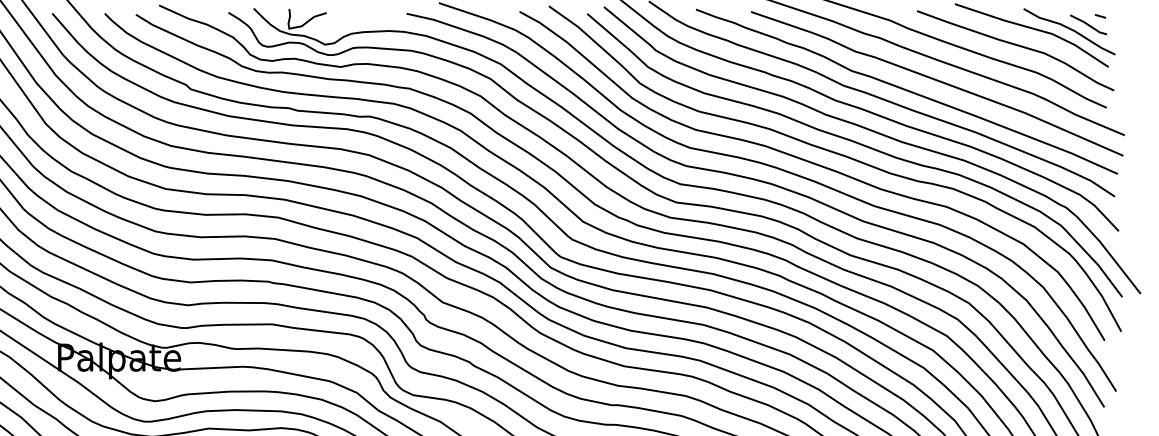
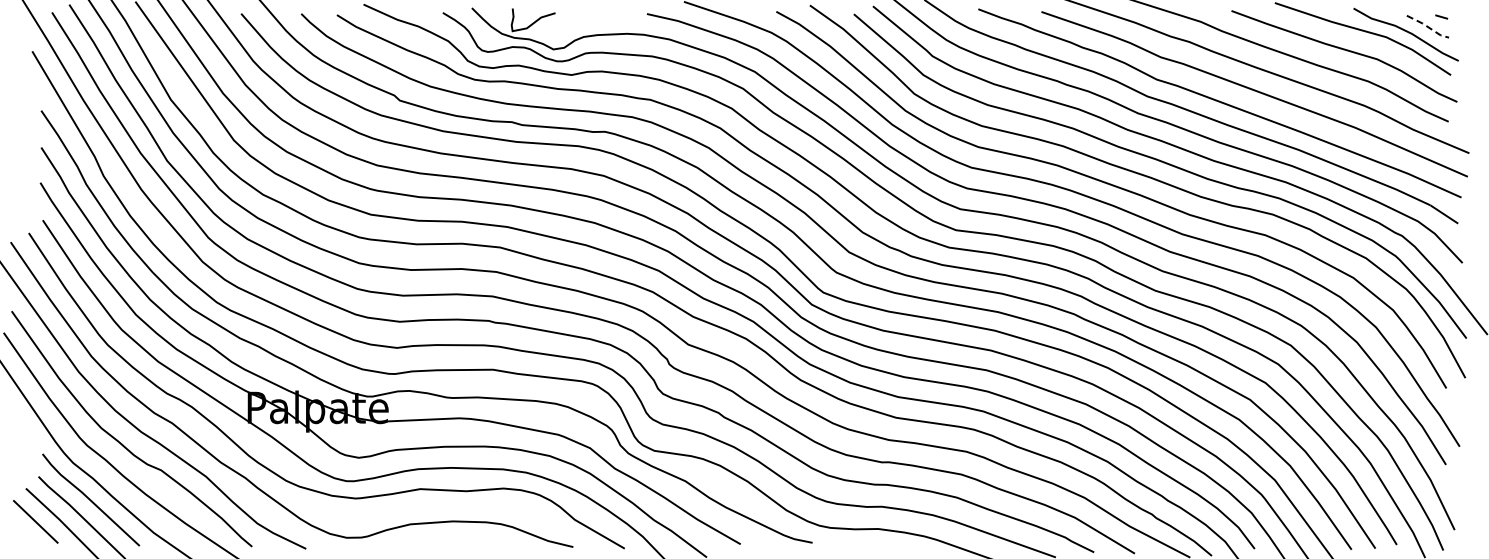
line: (1089, 25) -> (1428, 27), solid -> dashed

